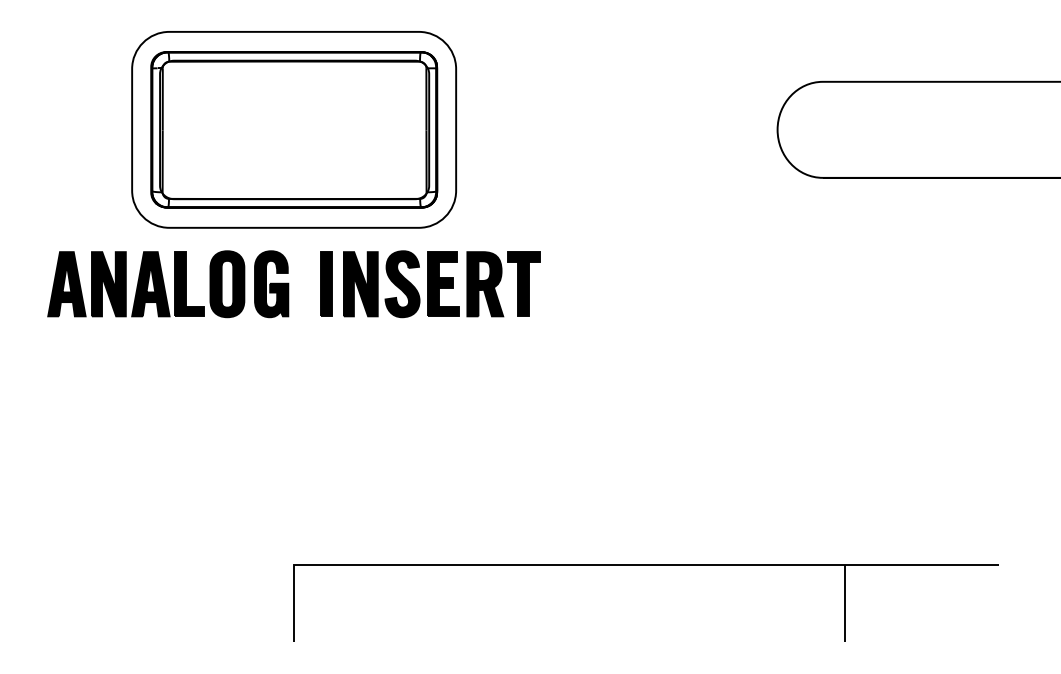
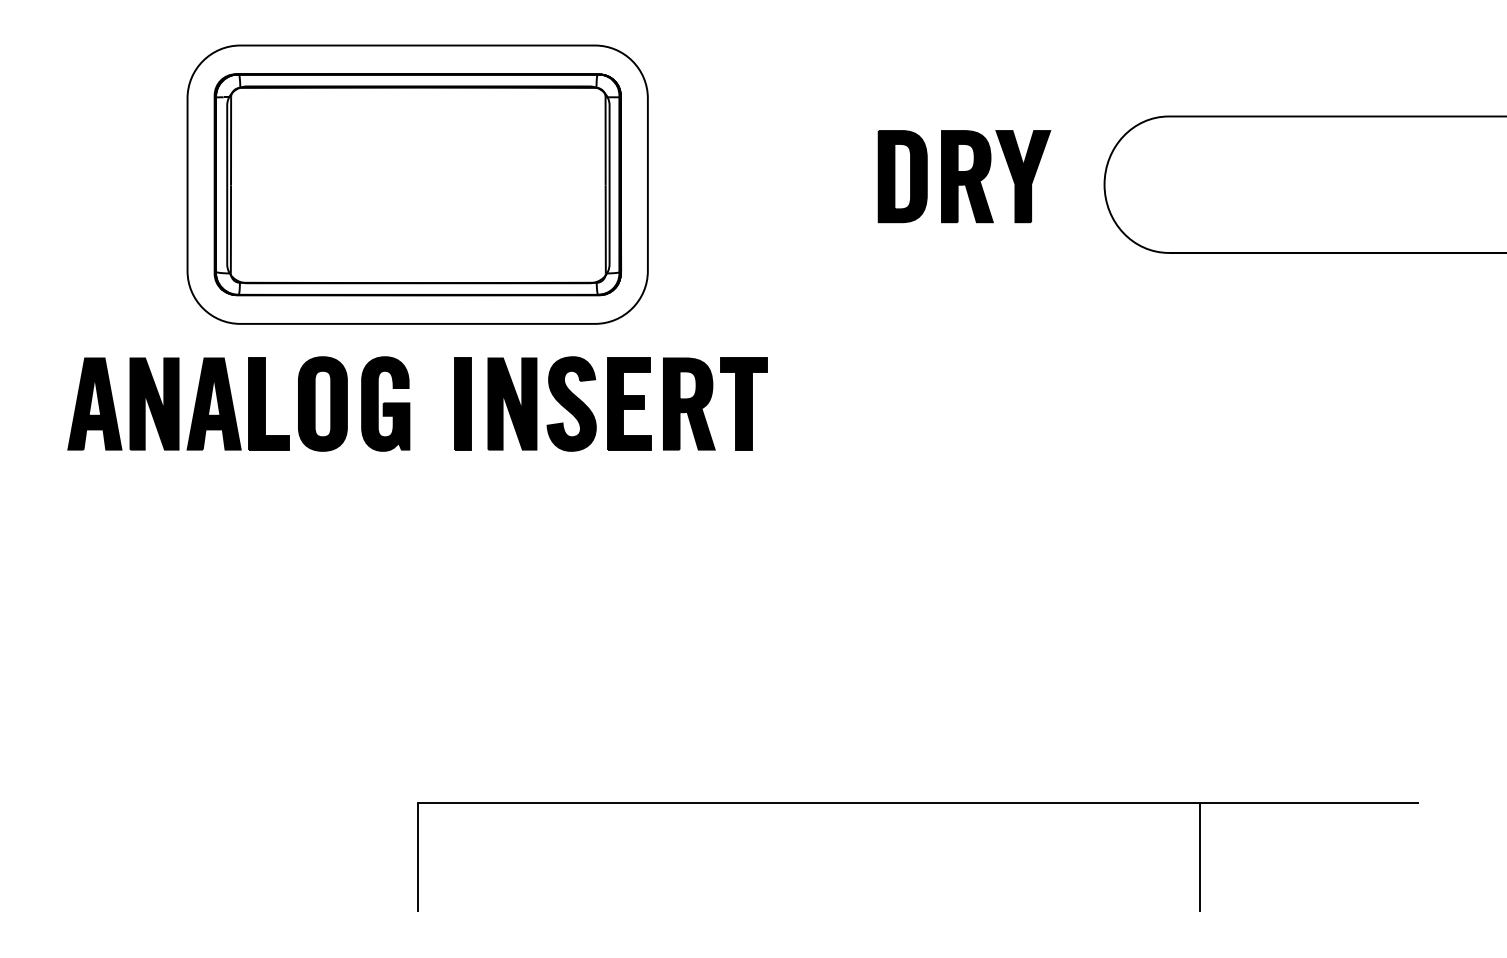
part: (678, 124) -> (963, 177), added

